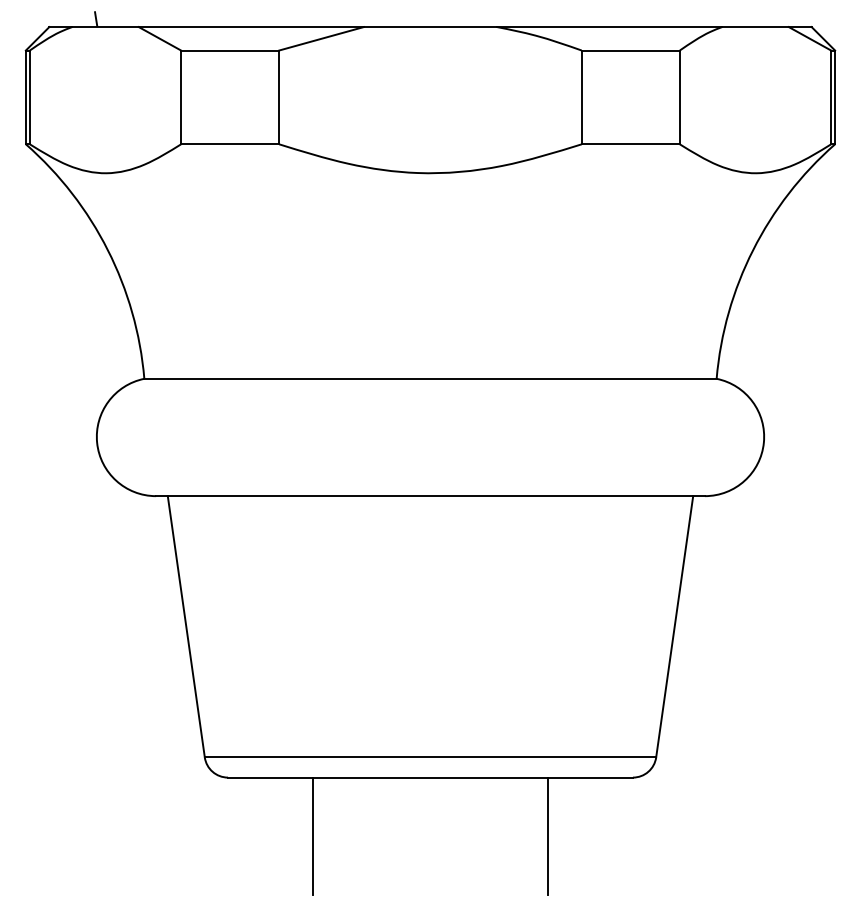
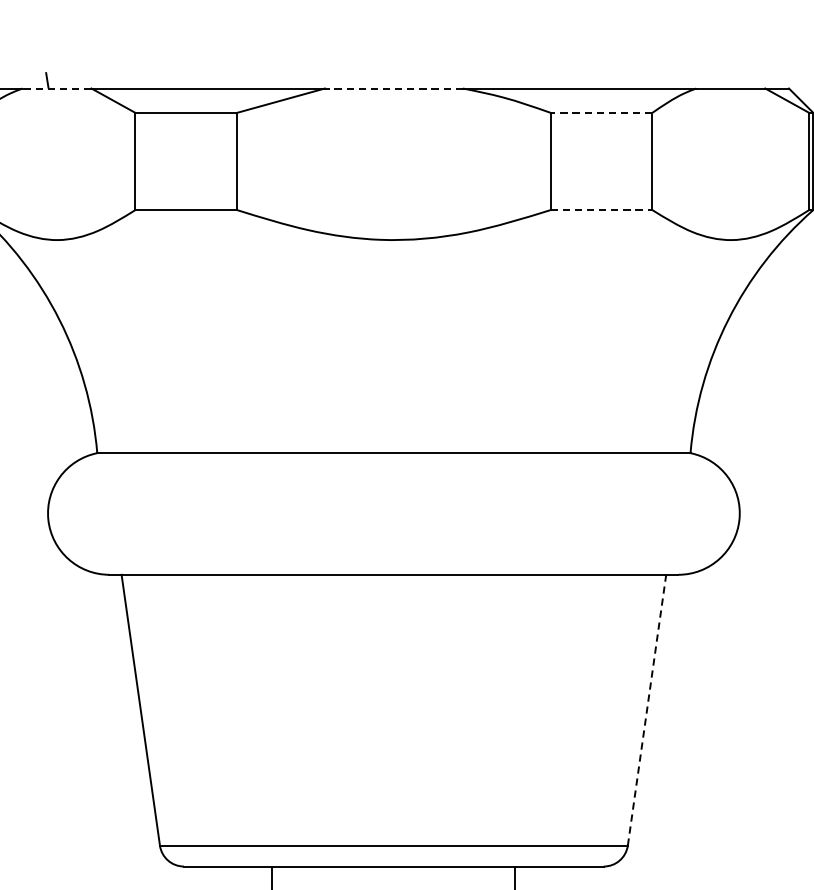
line: (105, 27) -> (57, 88), solid -> dashed
line: (430, 27) -> (393, 88), solid -> dashed
line: (630, 50) -> (601, 112), solid -> dashed
line: (631, 144) -> (602, 210), solid -> dashed
line: (674, 626) -> (646, 709), solid -> dashed

